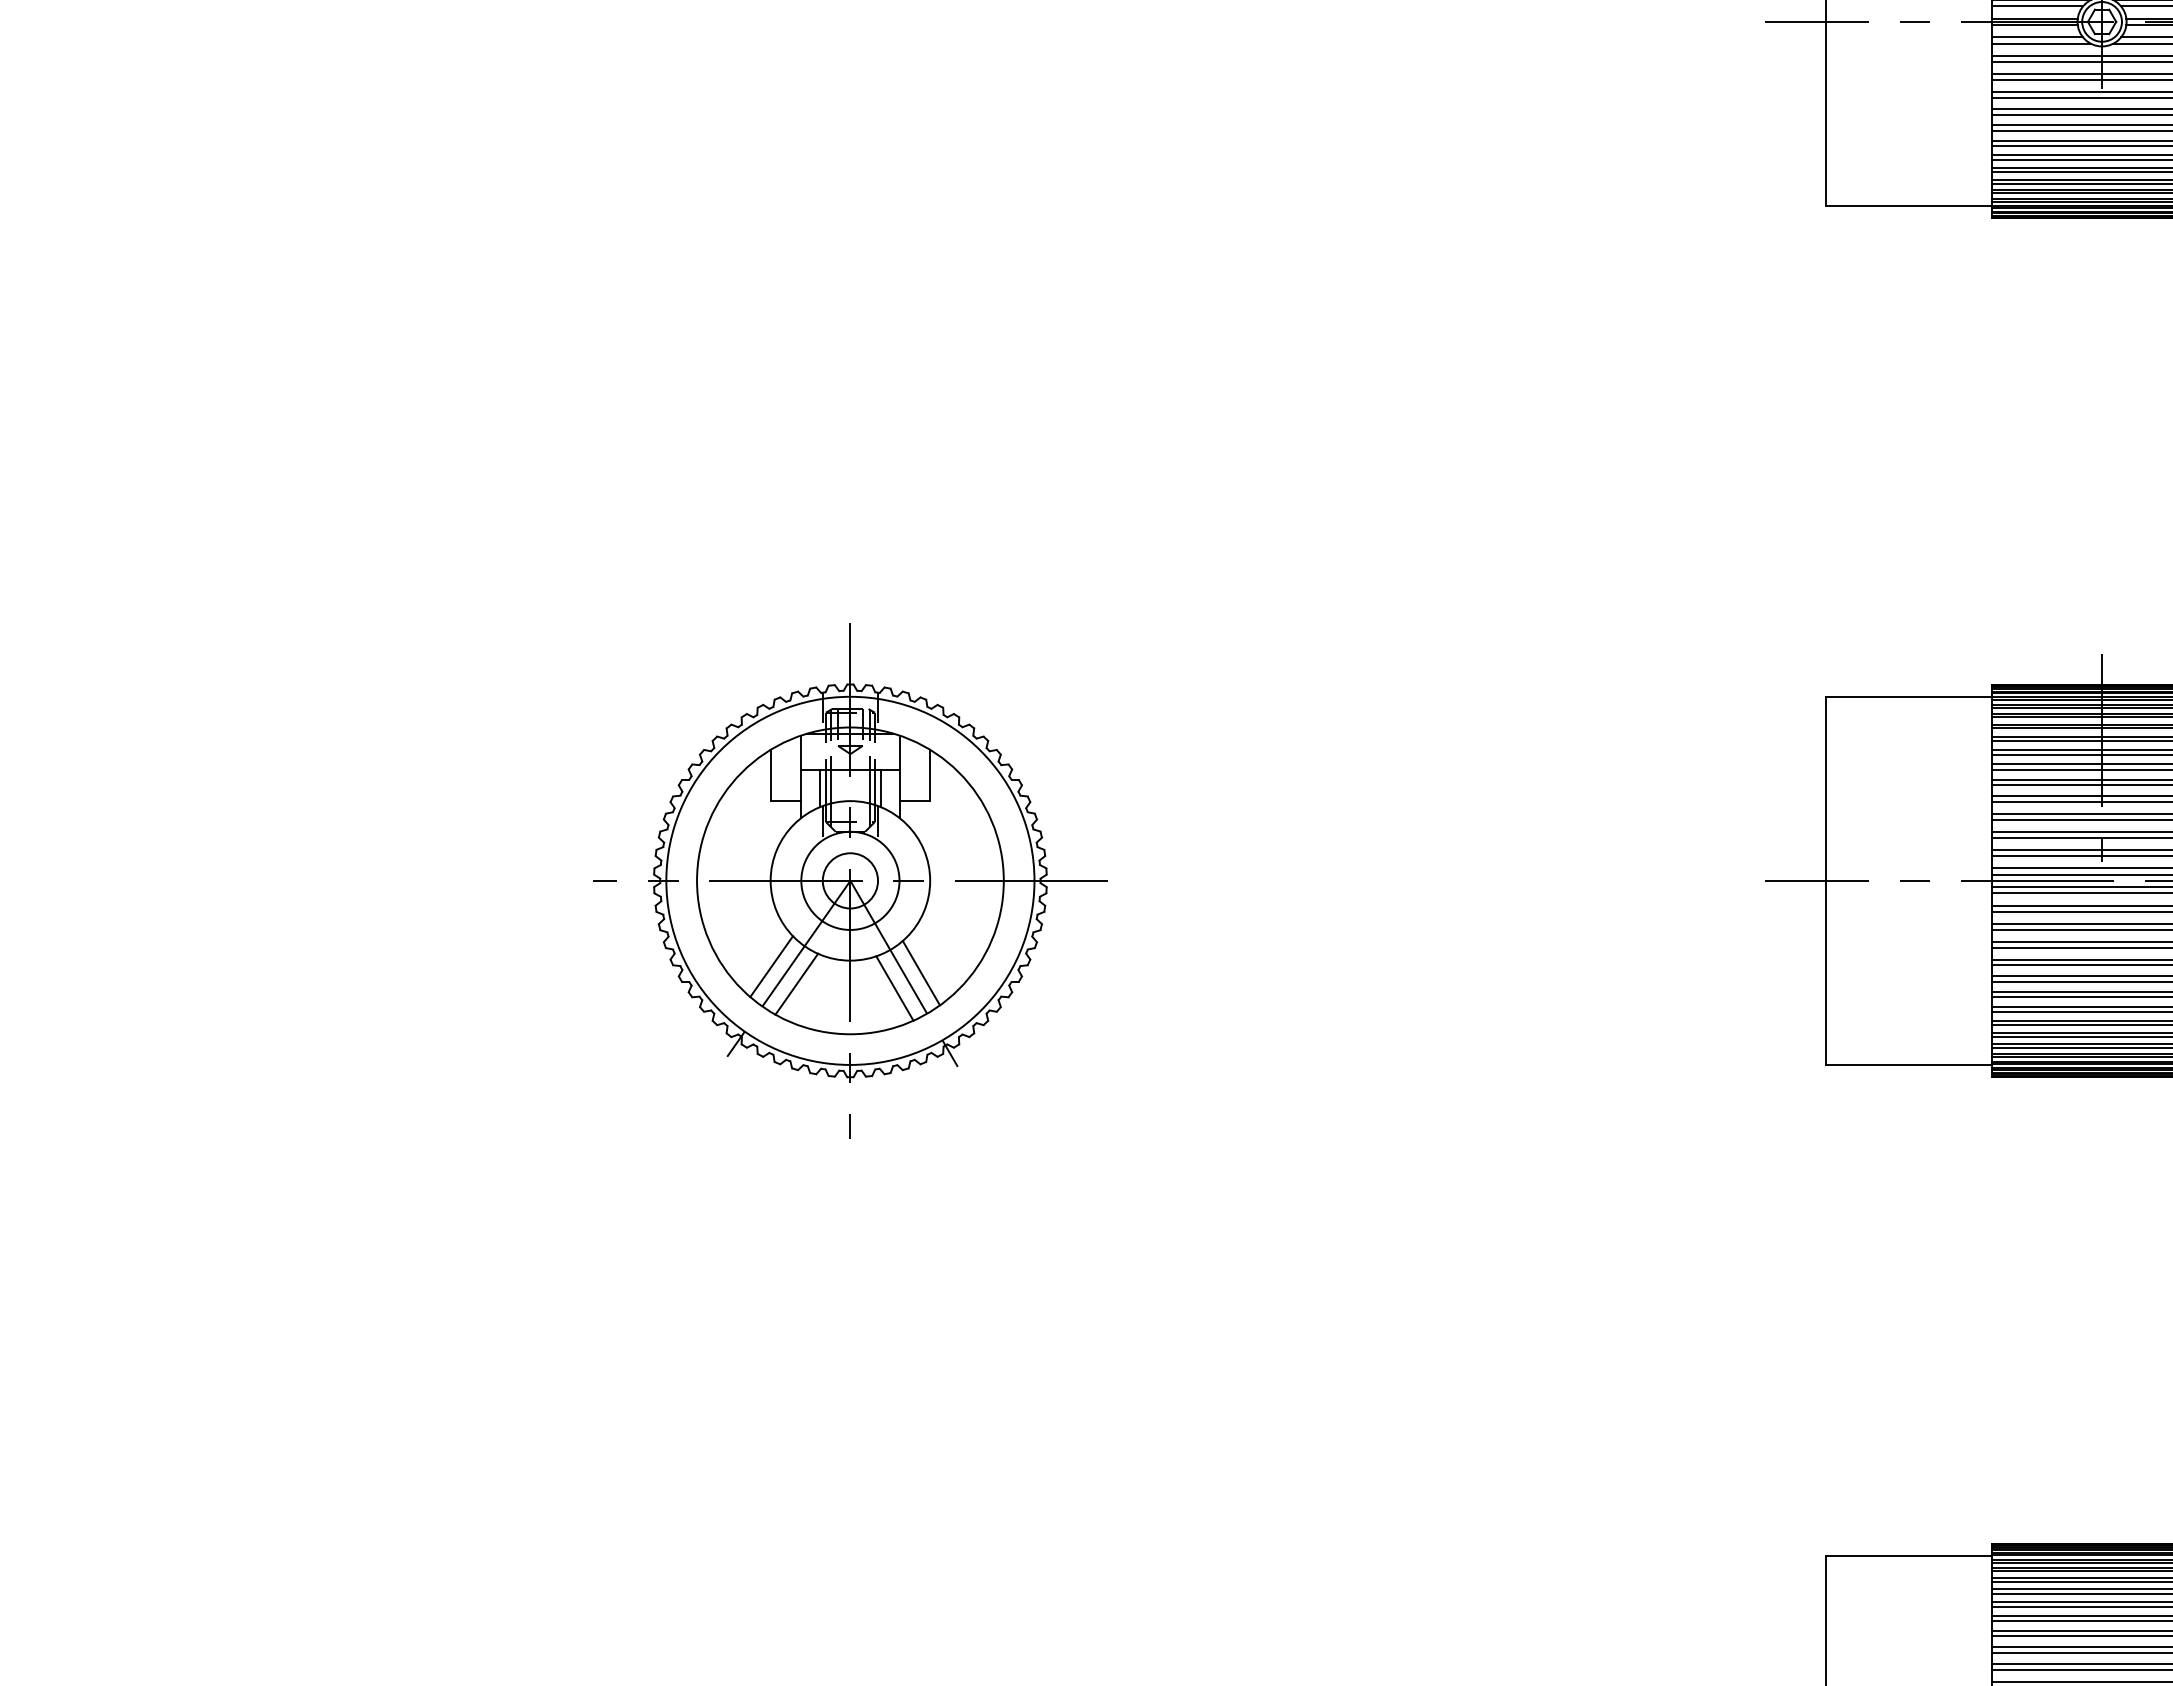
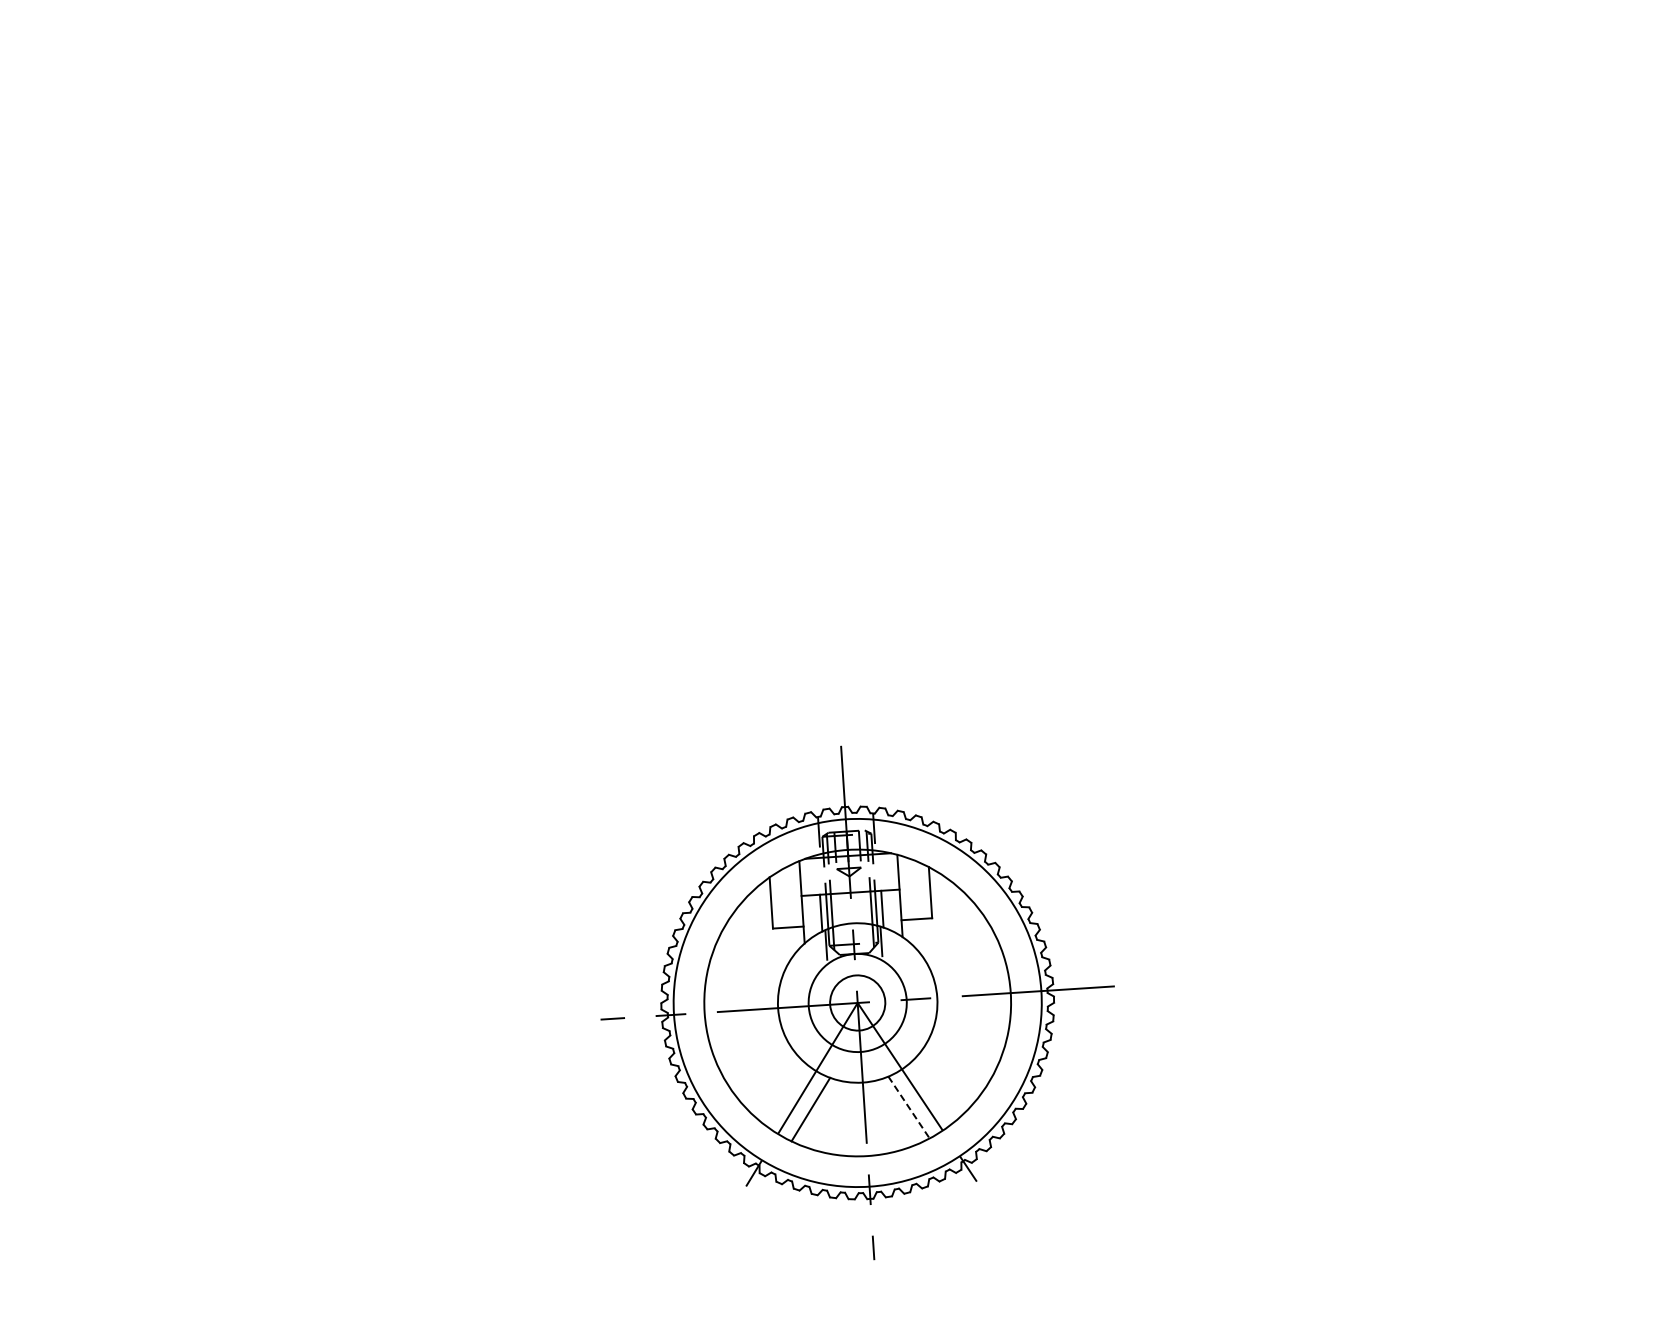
line: (771, 966) -> (784, 1093), removed
line: (921, 973) -> (934, 1090), removed
line: (895, 988) -> (909, 1107), solid -> dashed

